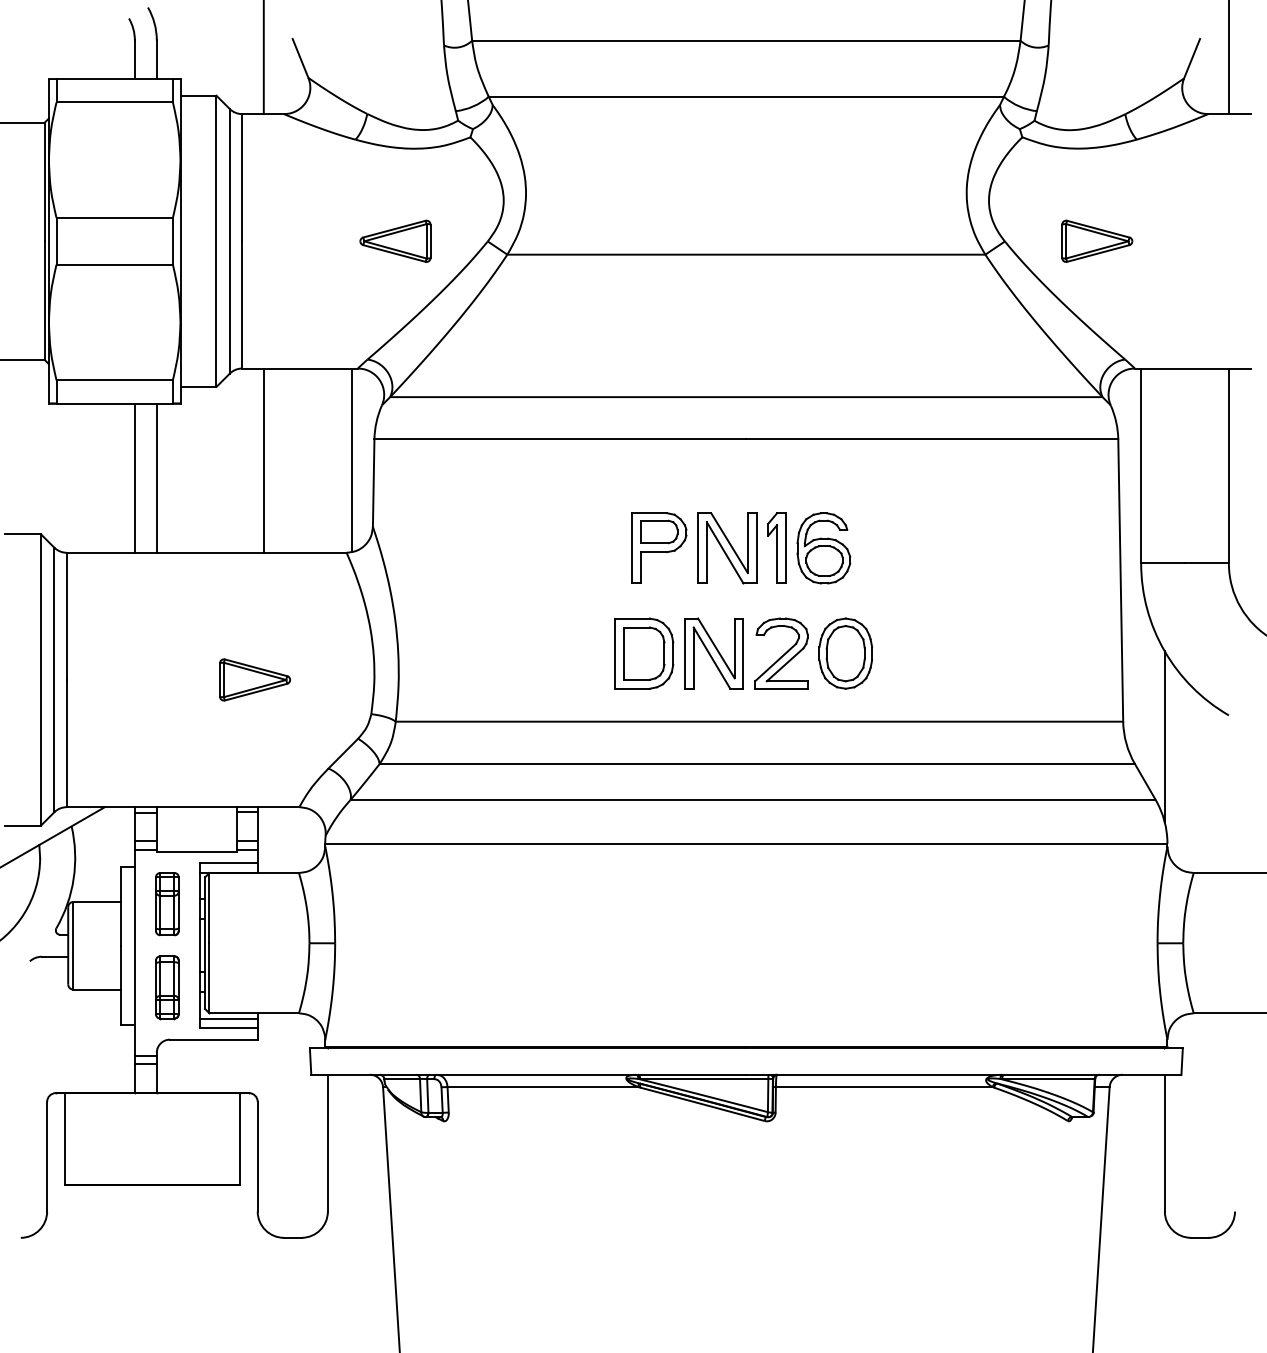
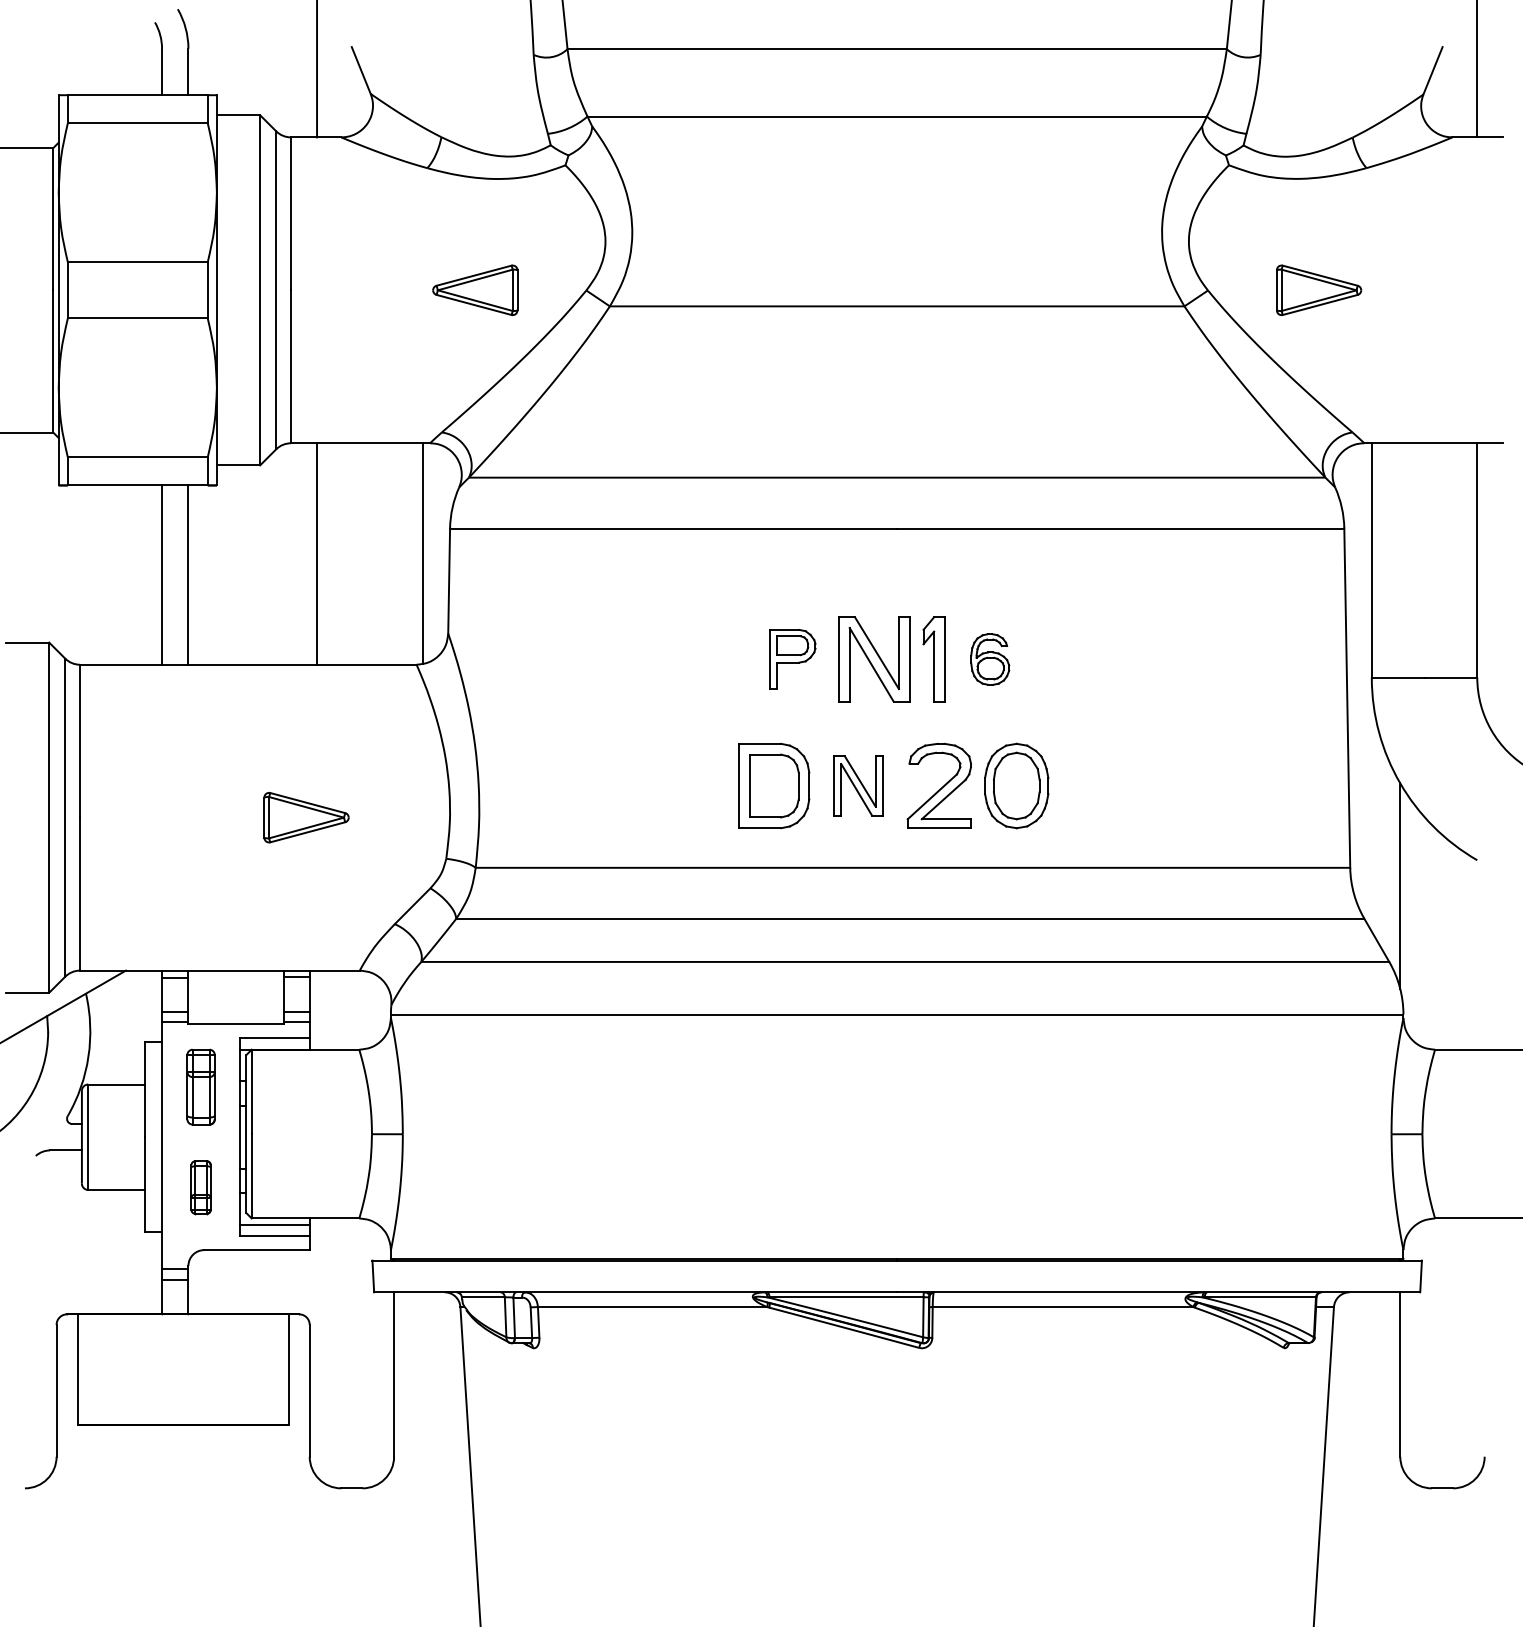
part: (659, 548) -> (792, 659), size x0.7
part: (823, 548) -> (989, 659), size x0.6
part: (714, 653) -> (858, 785), size x0.7
part: (166, 987) -> (200, 1187), size x0.7

